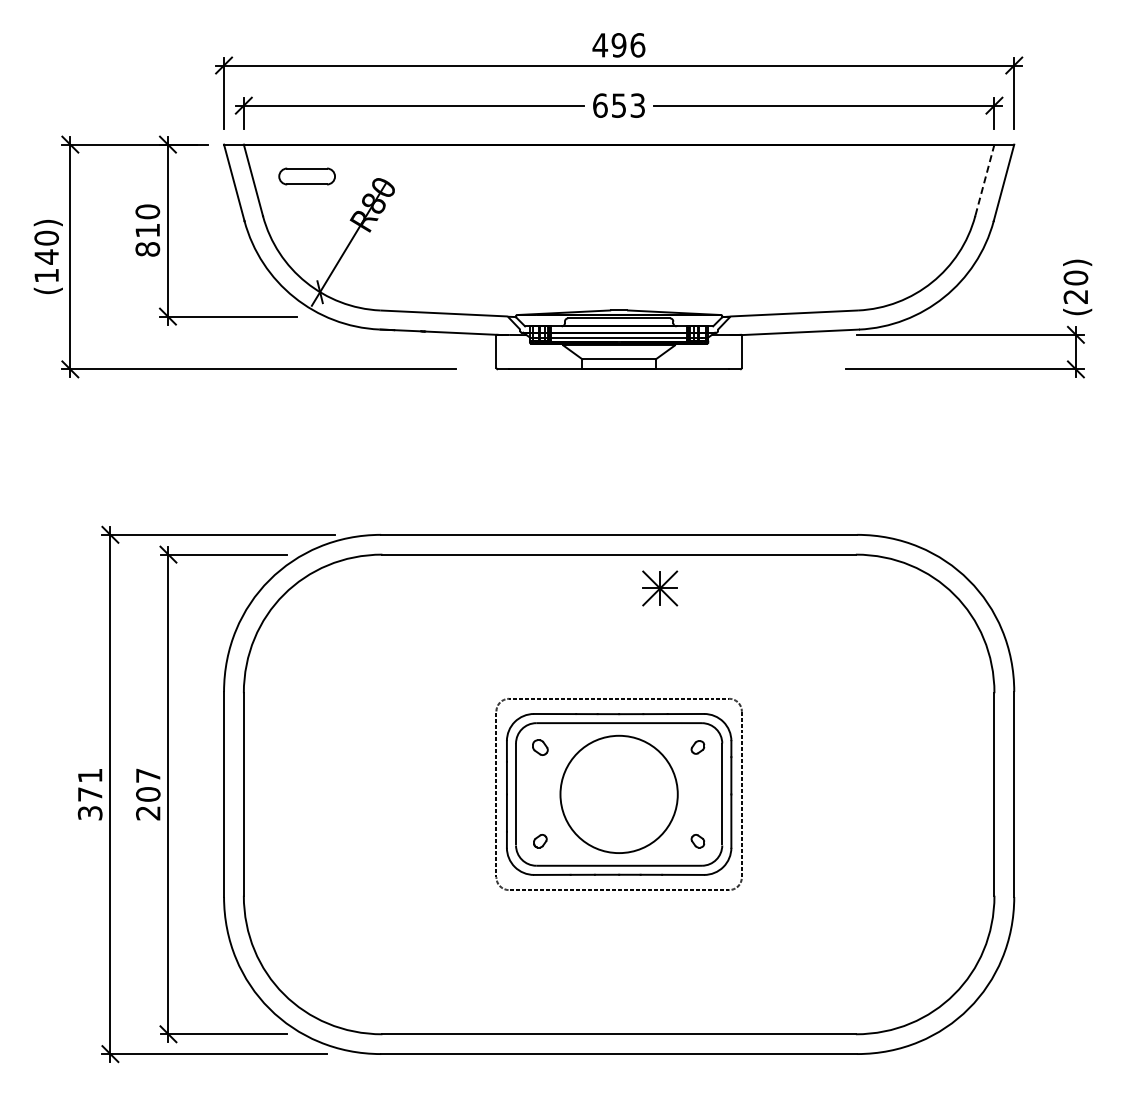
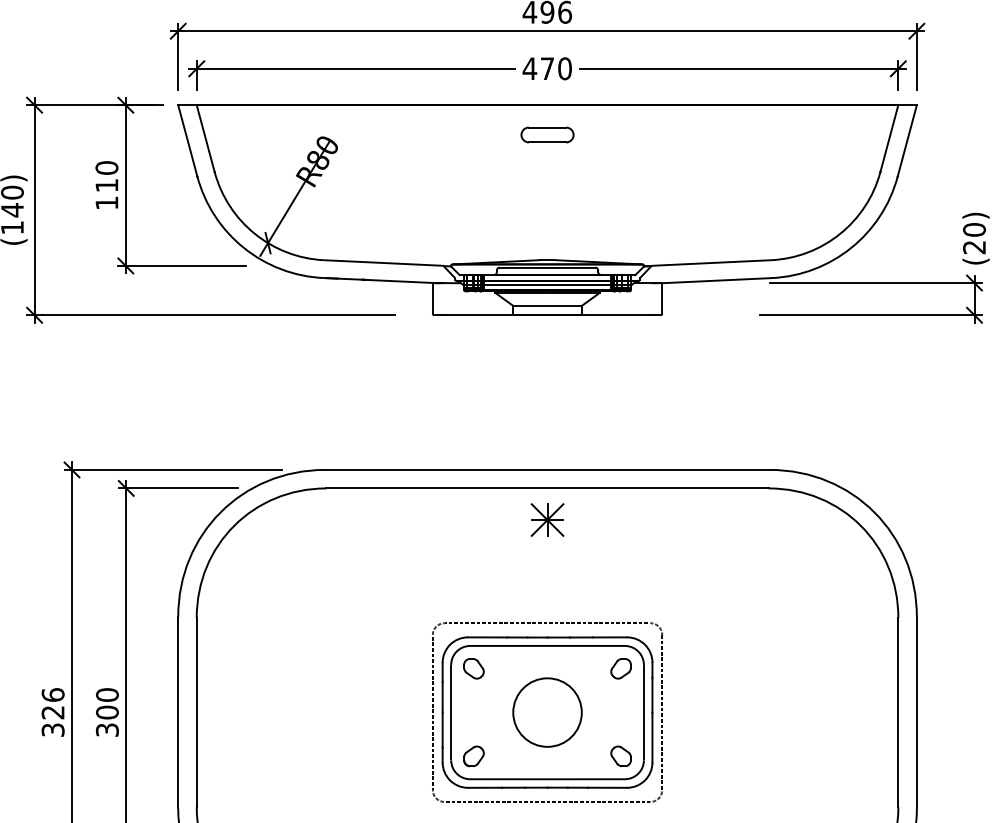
text: (618, 105) -> (546, 68), 653 -> 470
part: (306, 176) -> (546, 134), moved
line: (984, 180) -> (889, 138), dashed -> solid
text: (147, 249) -> (106, 203), 810 -> 110
part: (660, 588) -> (547, 520), moved
part: (540, 747) -> (474, 668), size x1.43
part: (697, 747) -> (620, 668), size x1.67
text: (89, 784) -> (52, 703), 371 -> 326
text: (148, 794) -> (107, 712), 207 -> 300
circle: (618, 794) -> (546, 712), size x0.62
part: (540, 840) -> (474, 755), size x1.67
part: (697, 840) -> (620, 755), size x1.67

